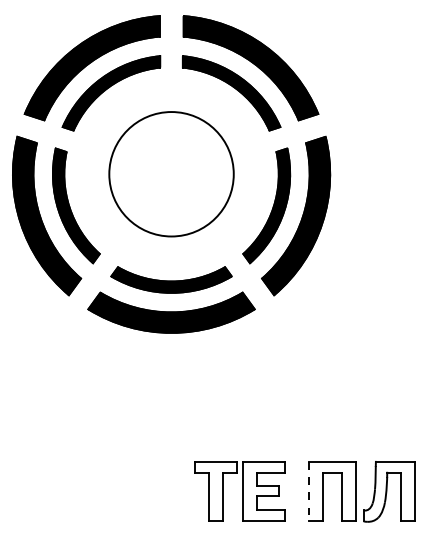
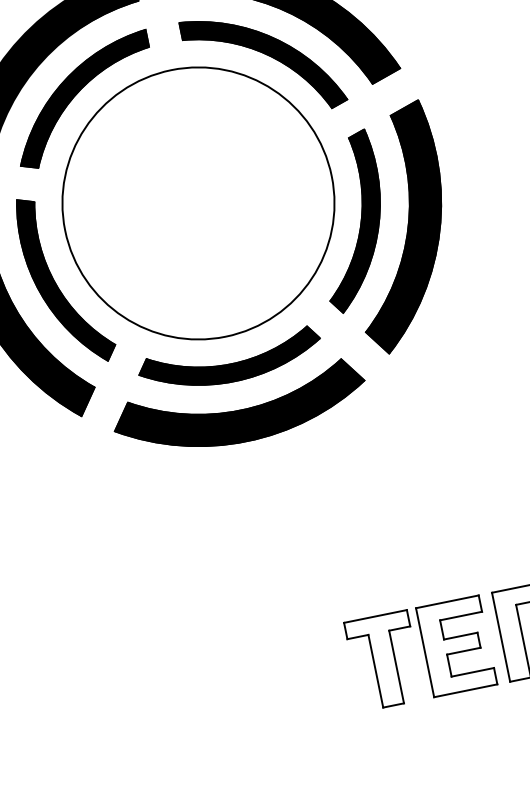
circle: (171, 174) -> (198, 203), size x1.43
part: (239, 491) -> (419, 653), moved
line: (308, 491) -> (500, 637), dashed -> solid

